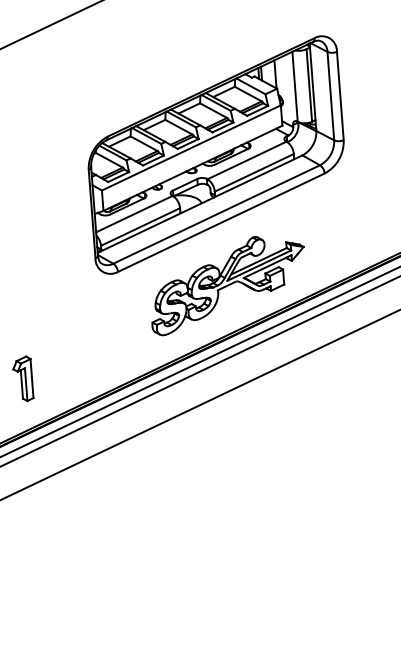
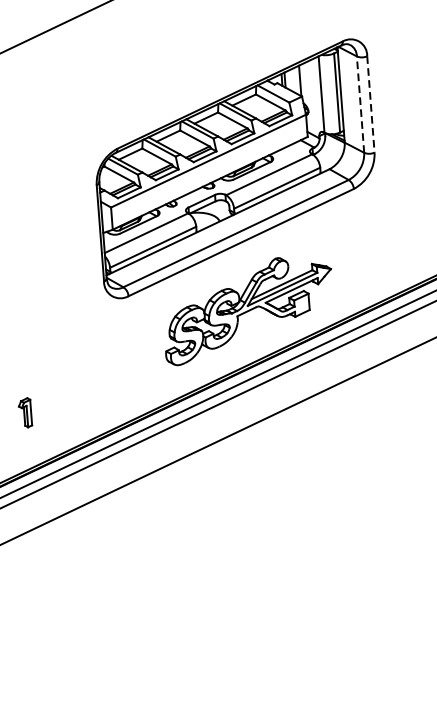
line: (330, 95) -> (360, 103), solid -> dashed
line: (340, 96) -> (371, 105), solid -> dashed
part: (23, 378) -> (25, 412), size x0.6

